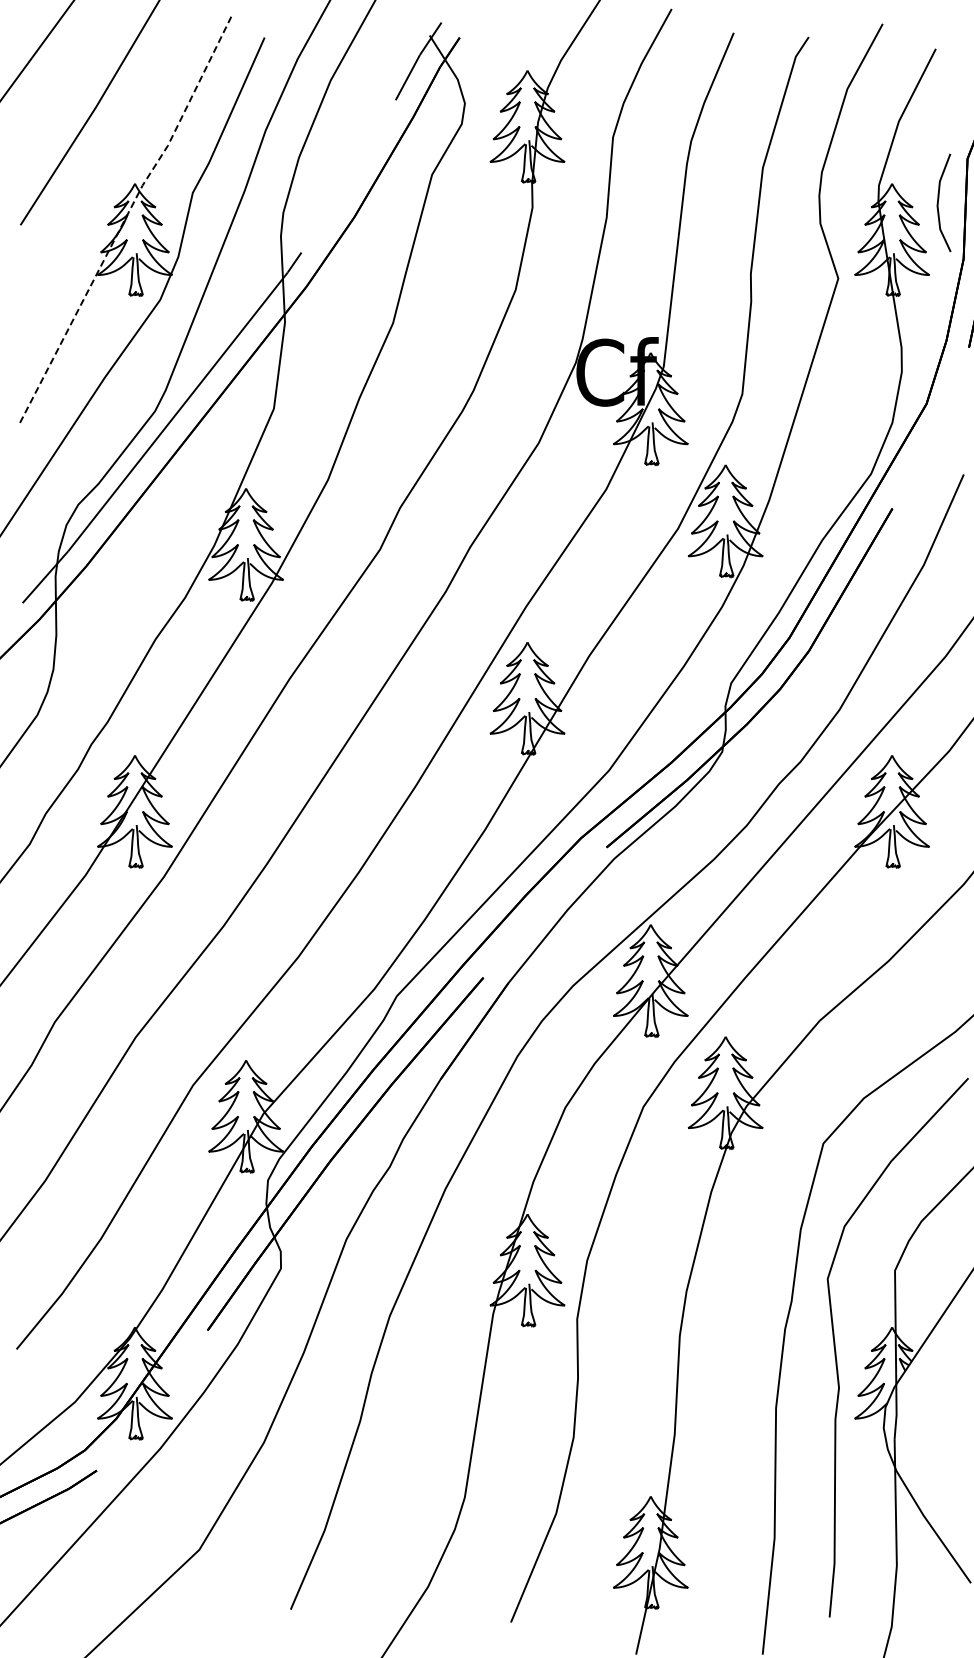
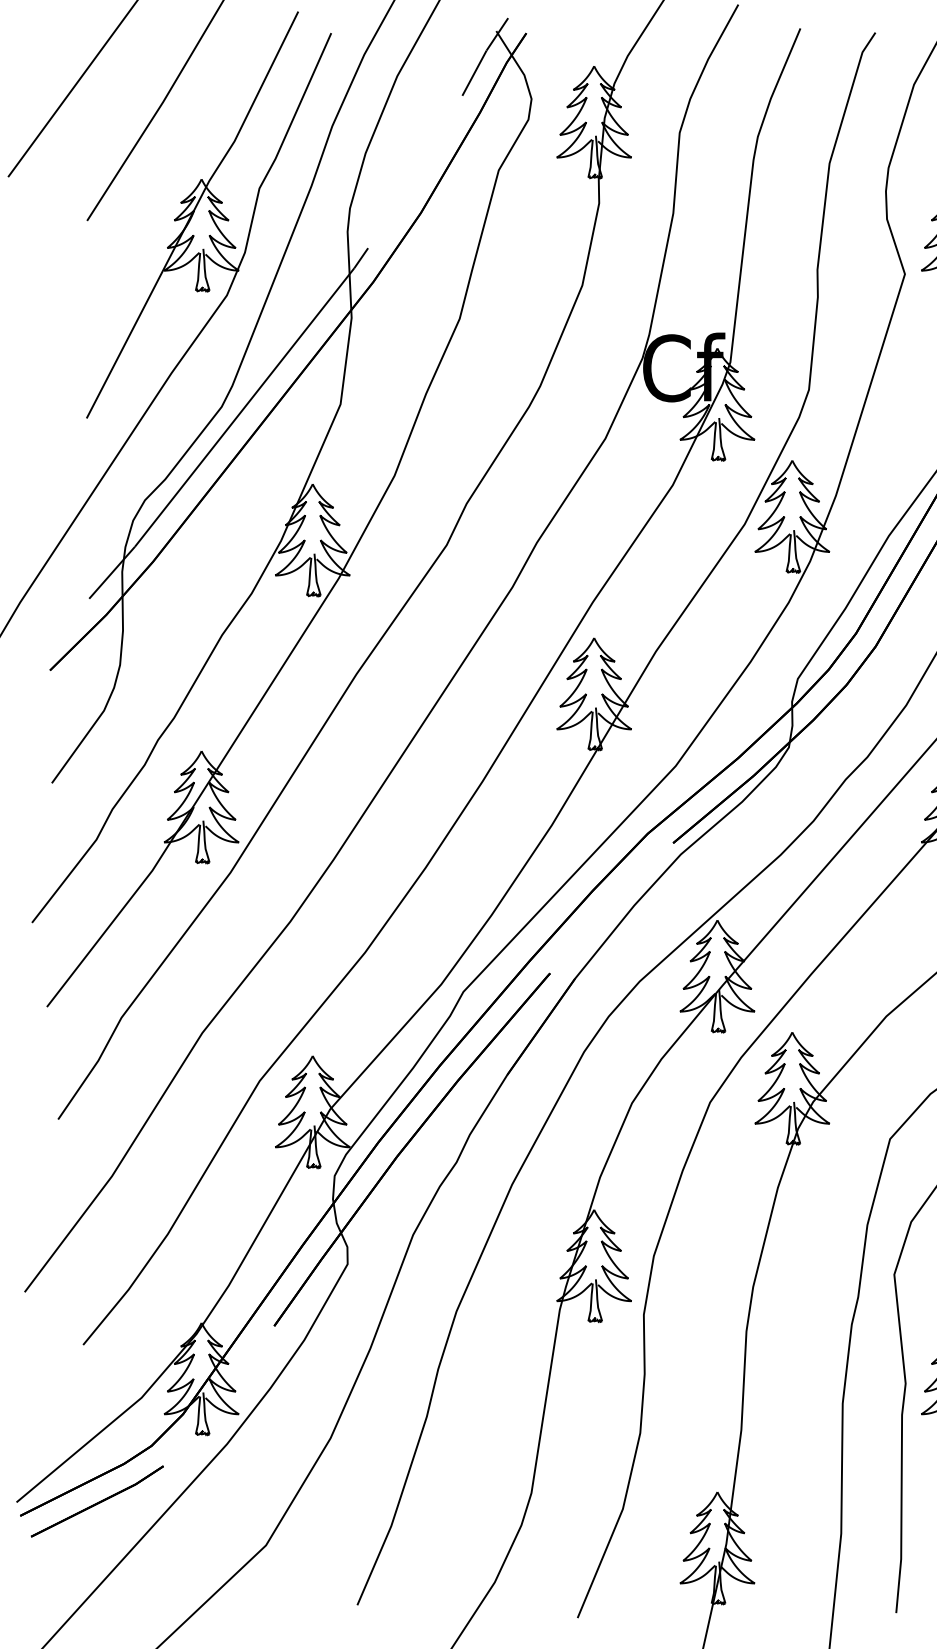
line: (126, 217) -> (193, 213), dashed -> solid

